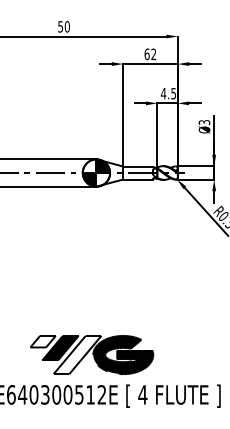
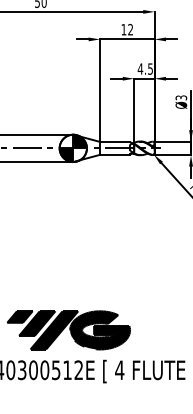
text: (146, 54) -> (123, 29), 62 -> 12
fill: (42, 341) -> (19, 316), added
fill: (77, 354) -> (54, 329), added

